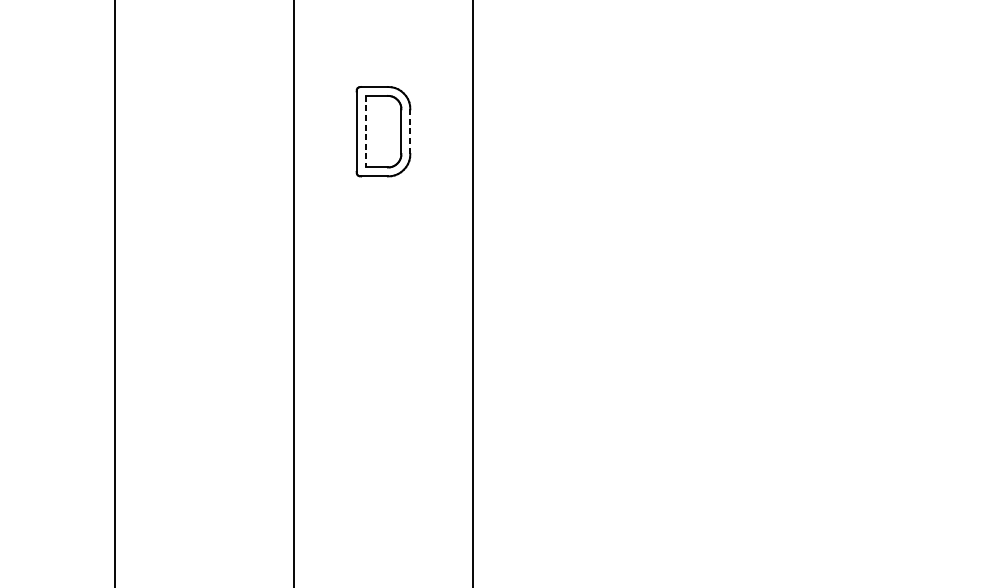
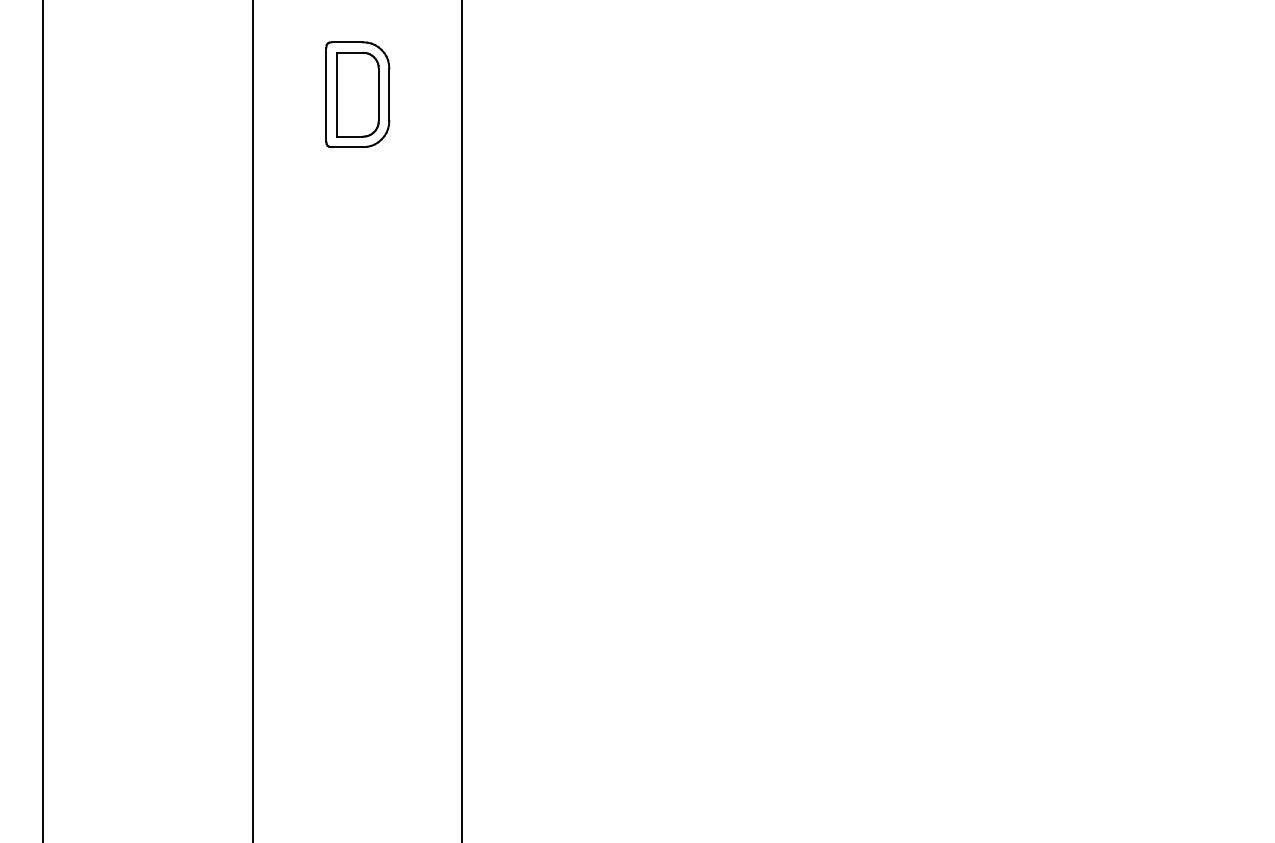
line: (365, 131) -> (336, 94), dashed -> solid
line: (410, 132) -> (389, 95), dashed -> solid

